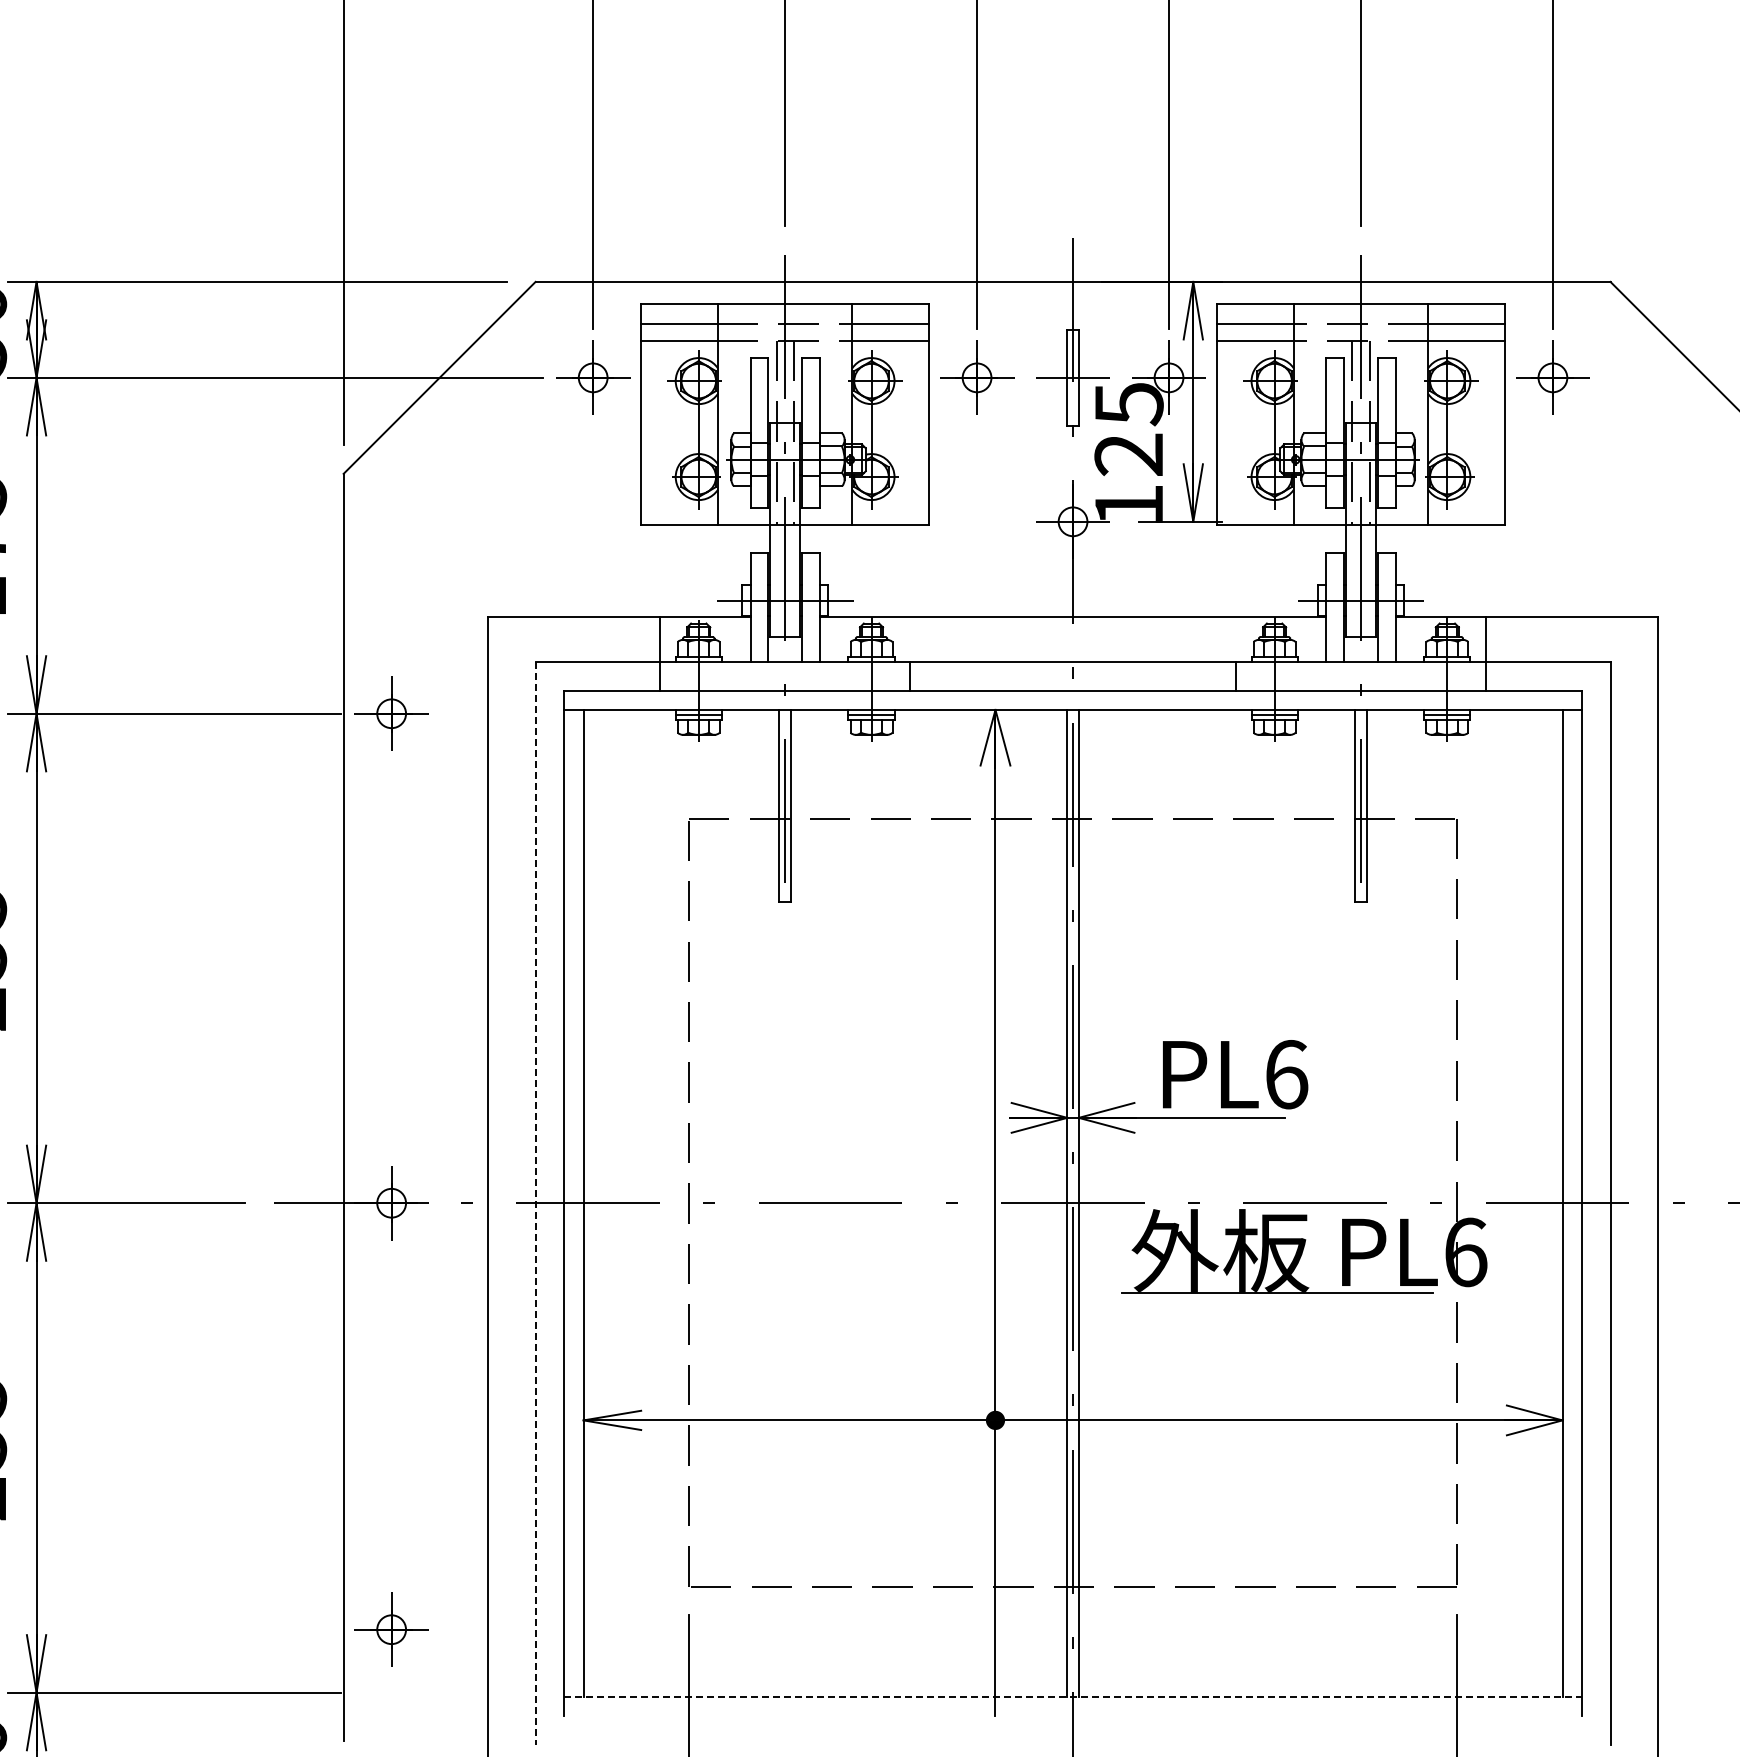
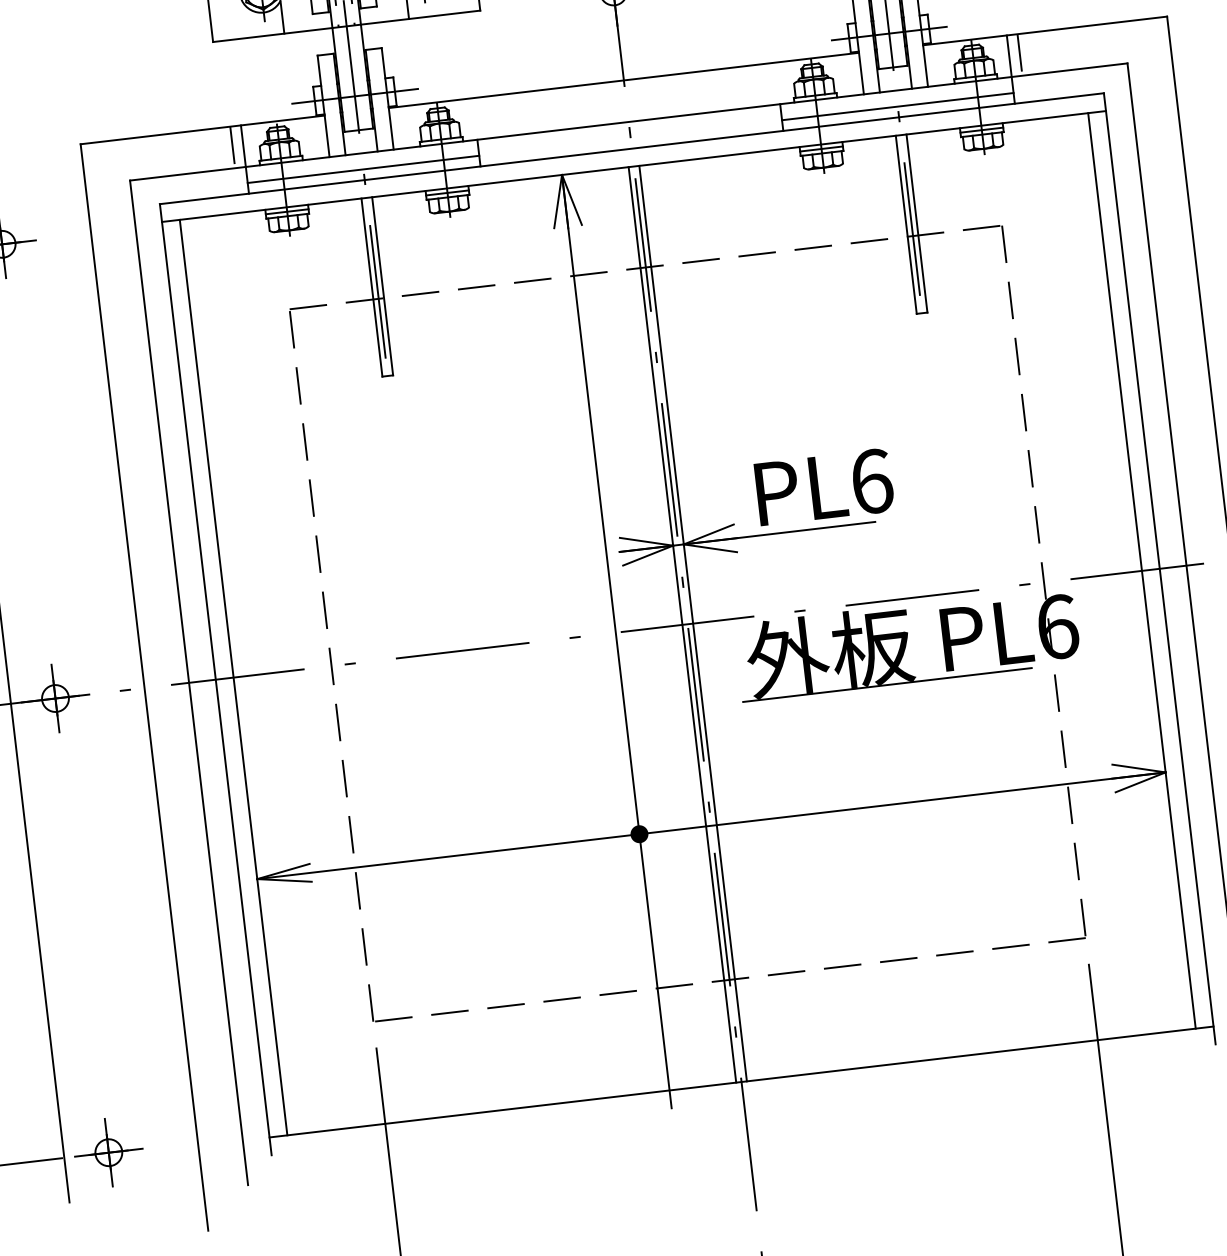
line: (648, 639) -> (232, 147), added
line: (1497, 639) -> (1020, 54), added
line: (784, 679) -> (362, 169), added
line: (1360, 679) -> (897, 106), added
line: (535, 1203) -> (189, 683), dashed -> solid
part: (391, 1629) -> (108, 1152), moved
line: (1073, 1696) -> (741, 1081), dashed -> solid

